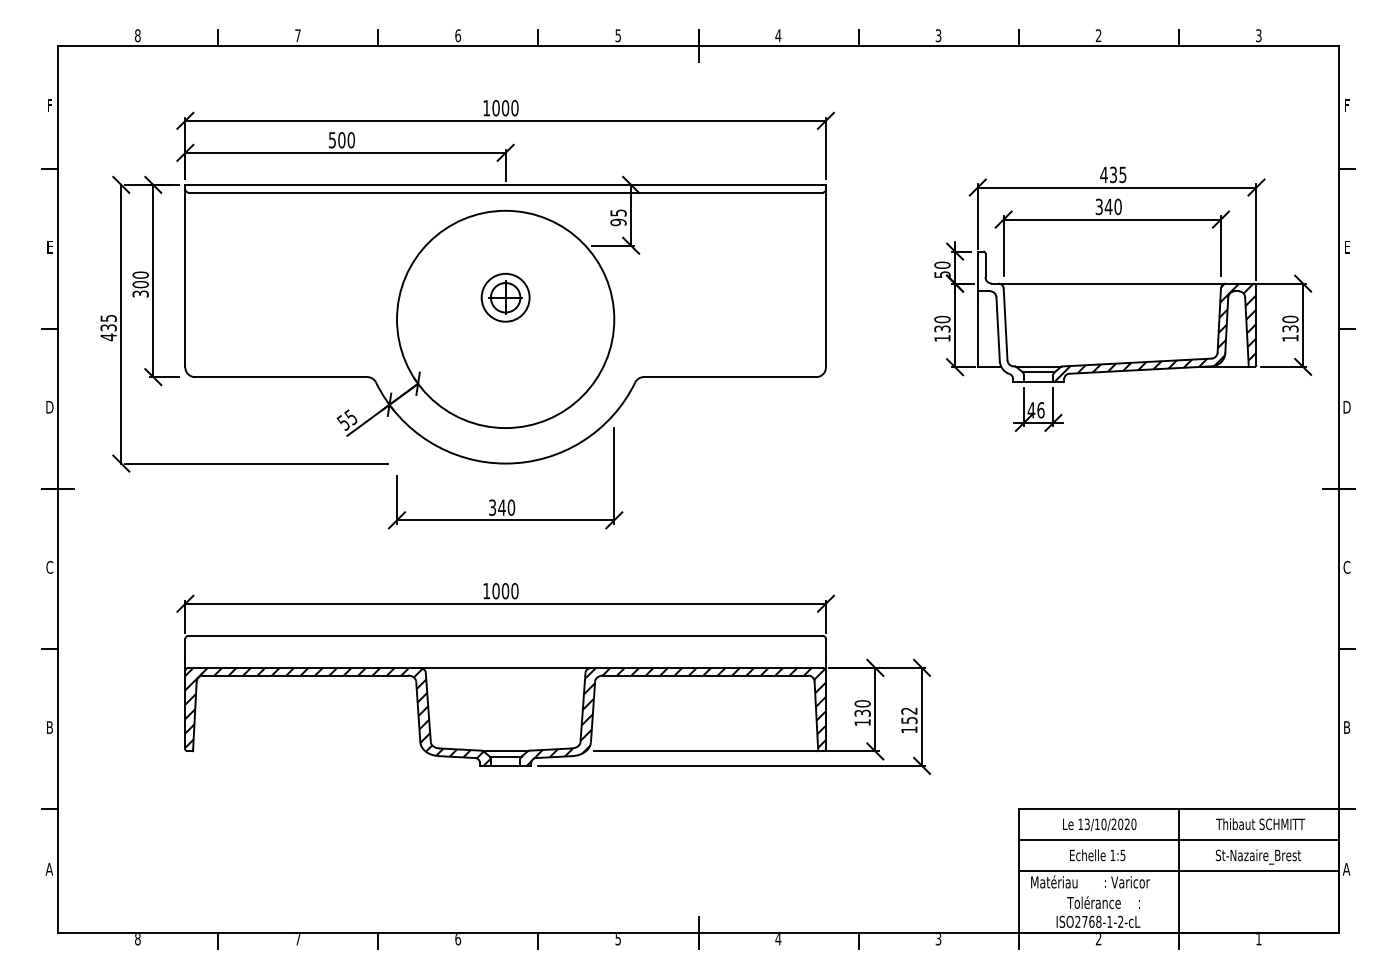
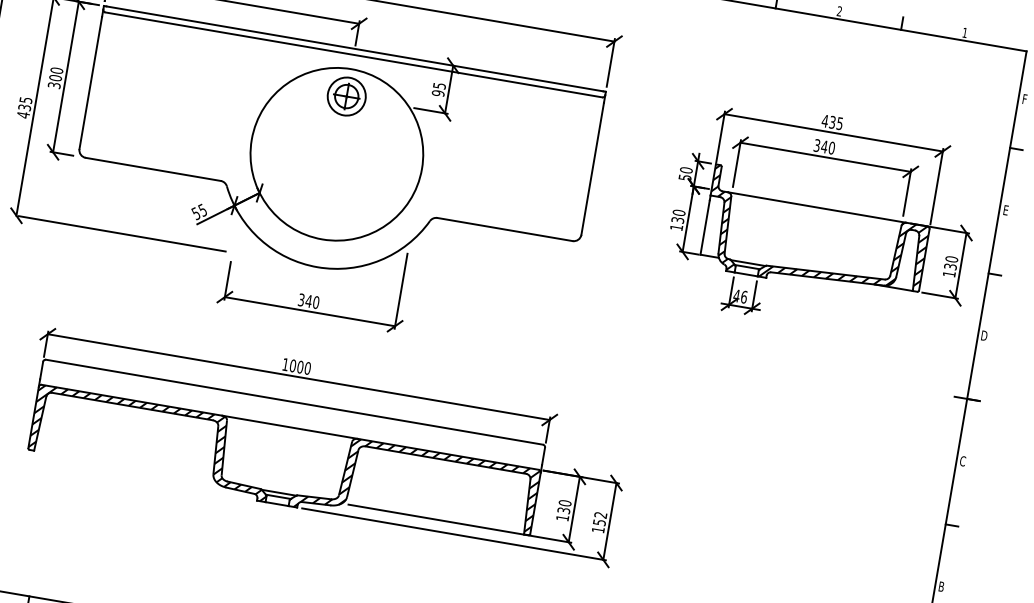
text: (1258, 35) -> (964, 32), 3 -> 1
part: (505, 297) -> (346, 96), moved
hatch: (999, 315) -> (724, 217), added

